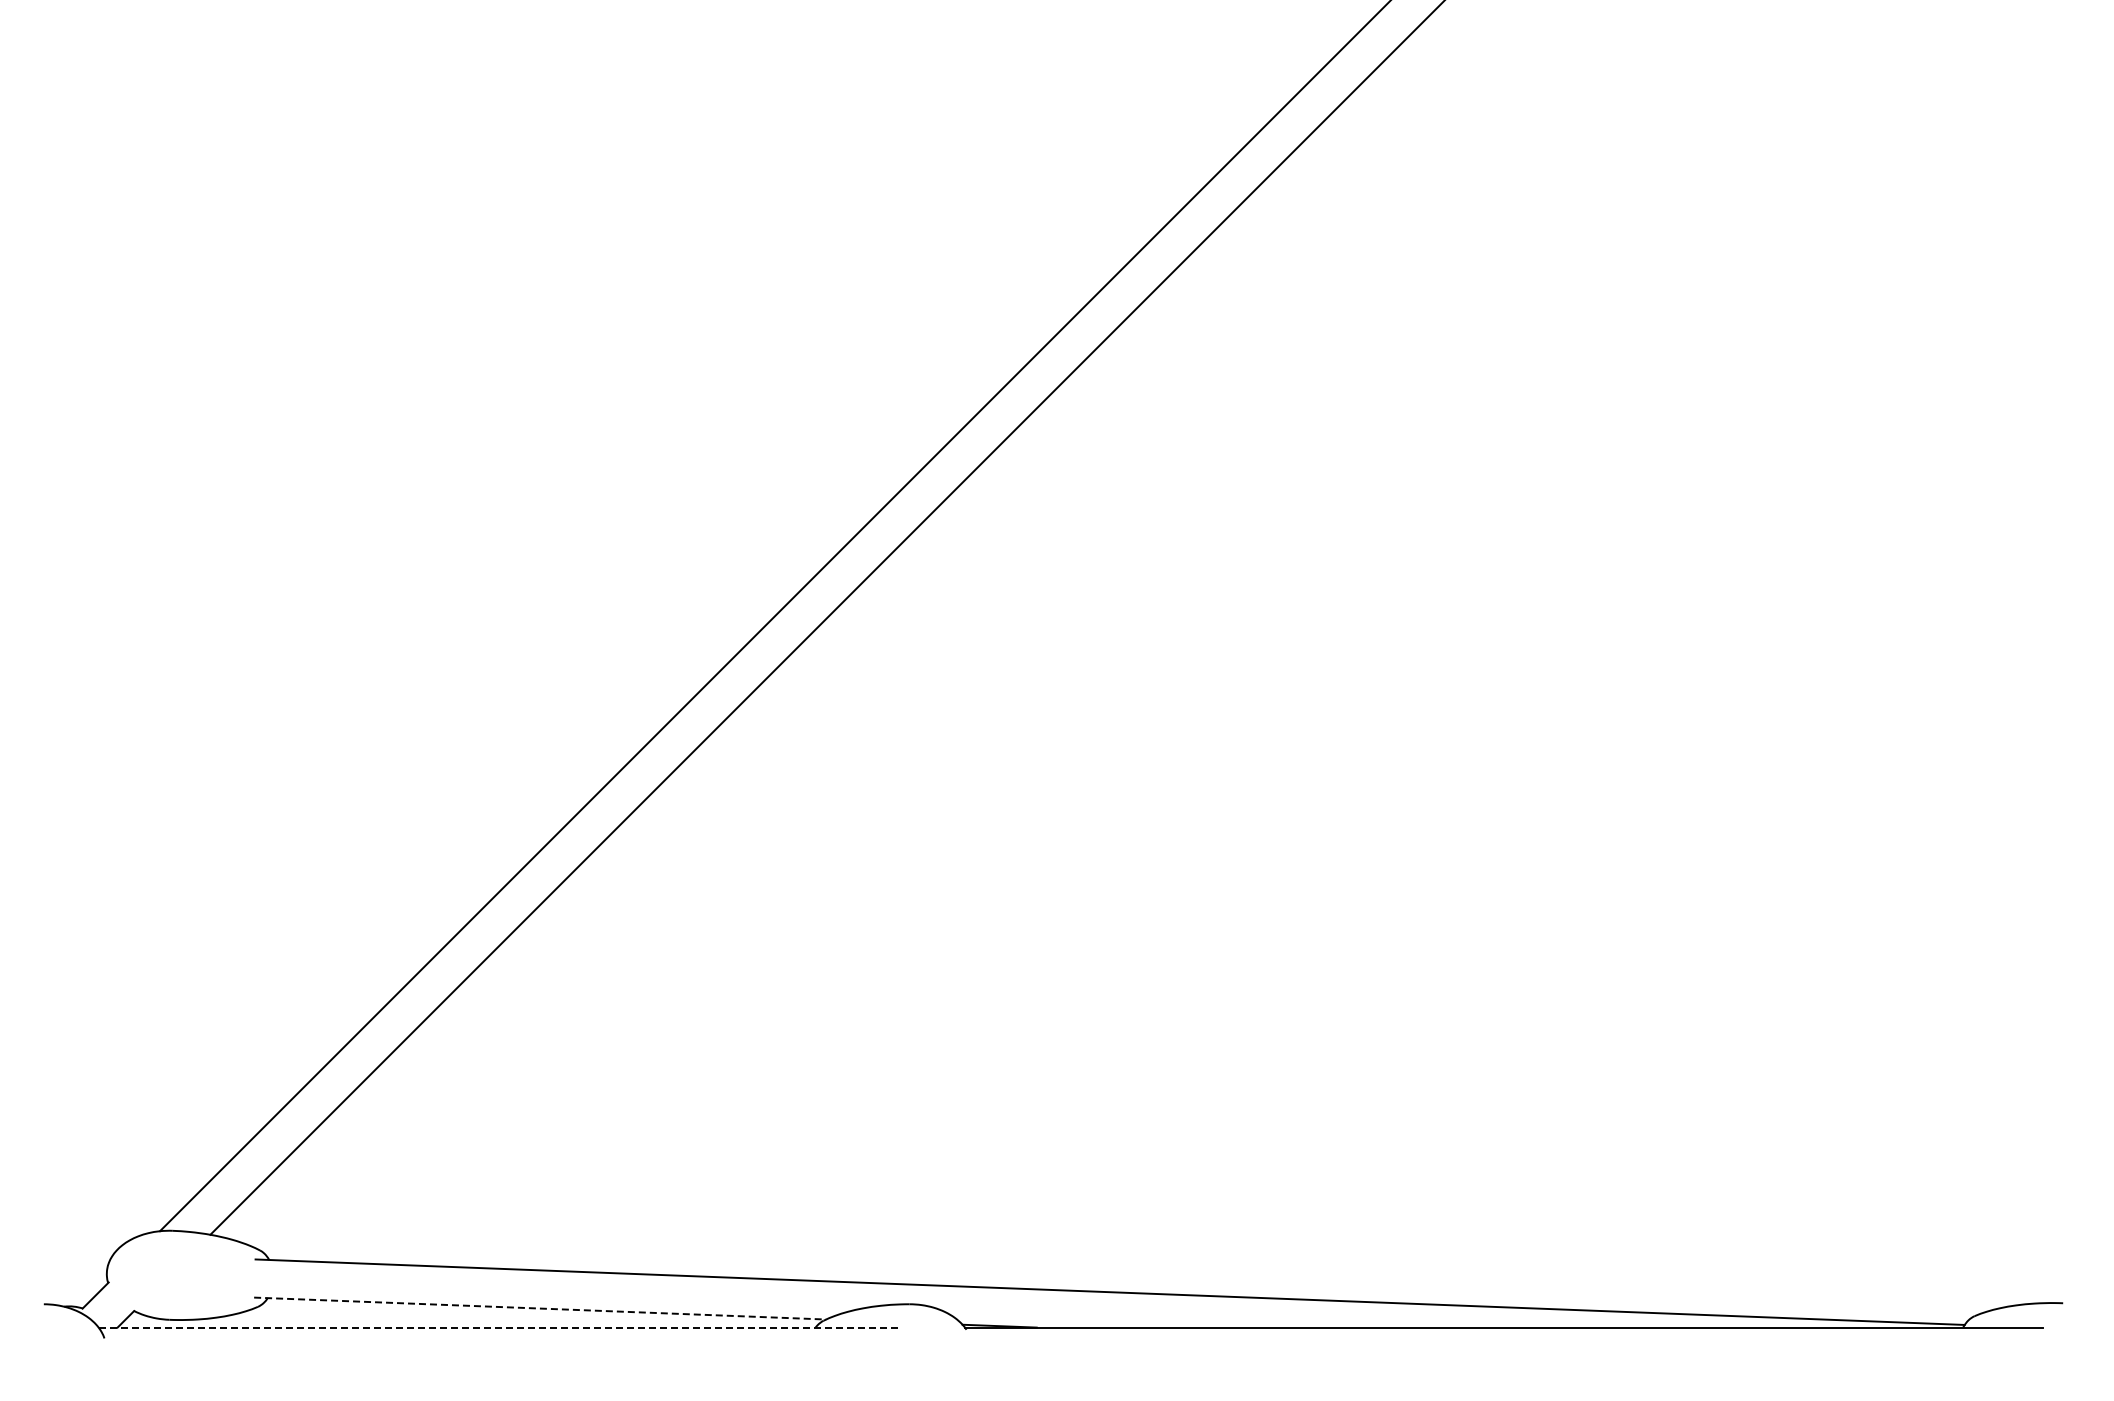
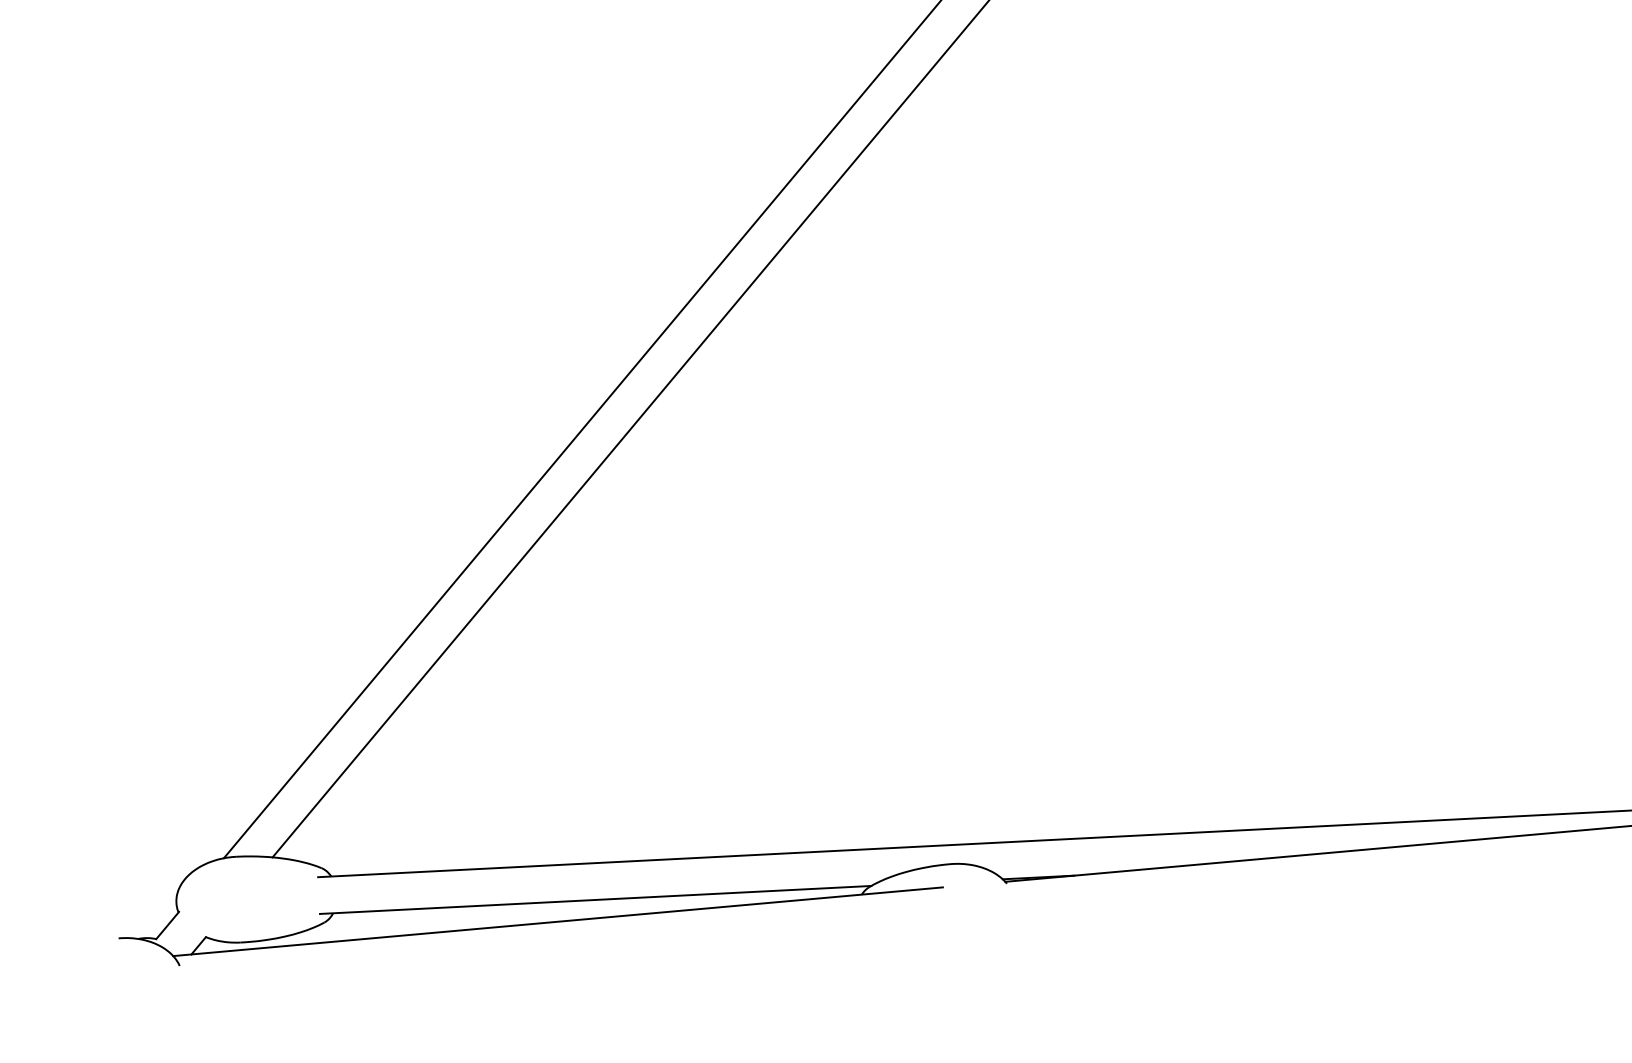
line: (540, 1308) -> (595, 899), dashed -> solid
line: (499, 1327) -> (558, 921), dashed -> solid

